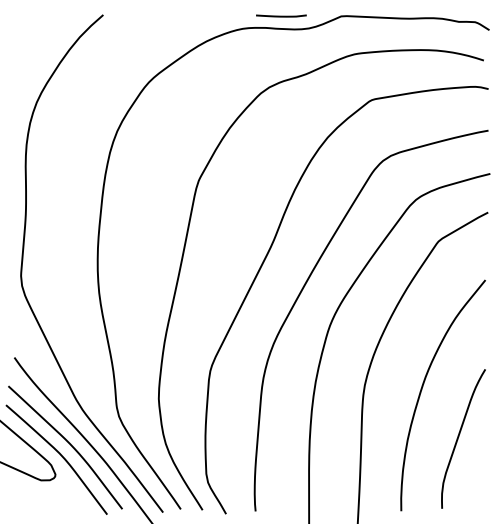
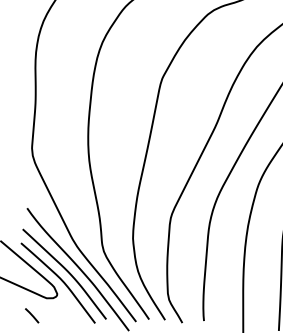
line: (20, 504) -> (31, 315), added

